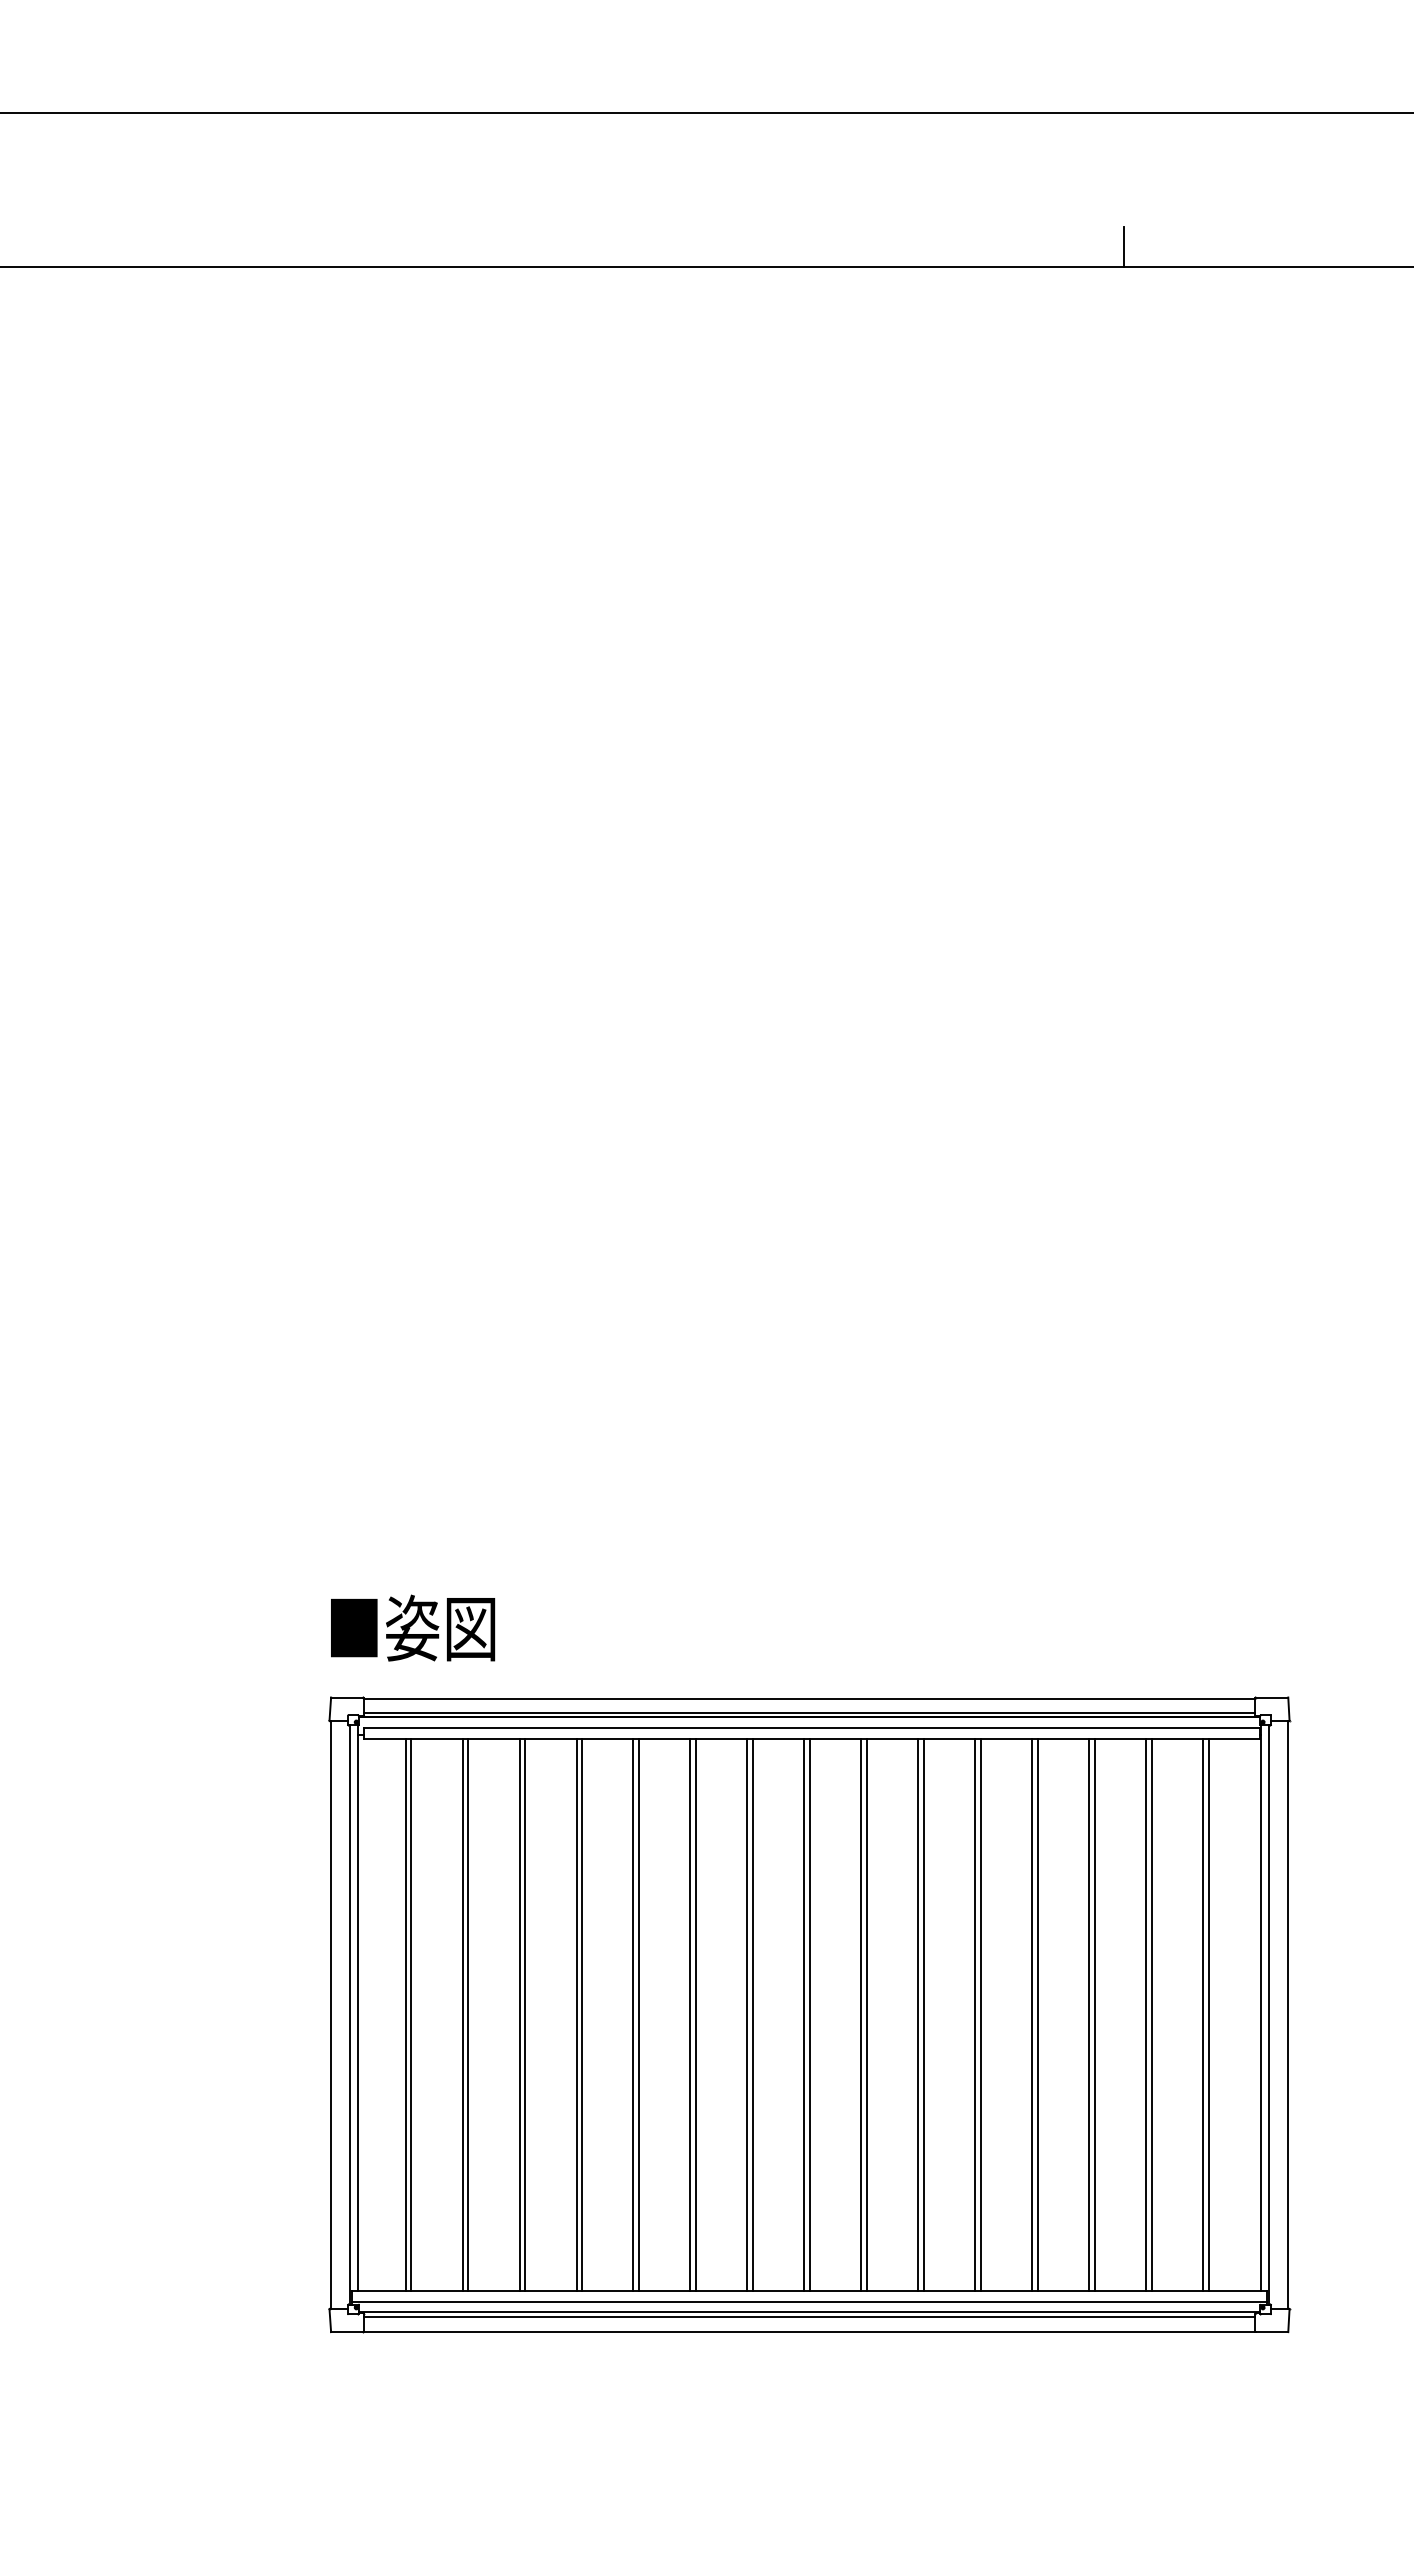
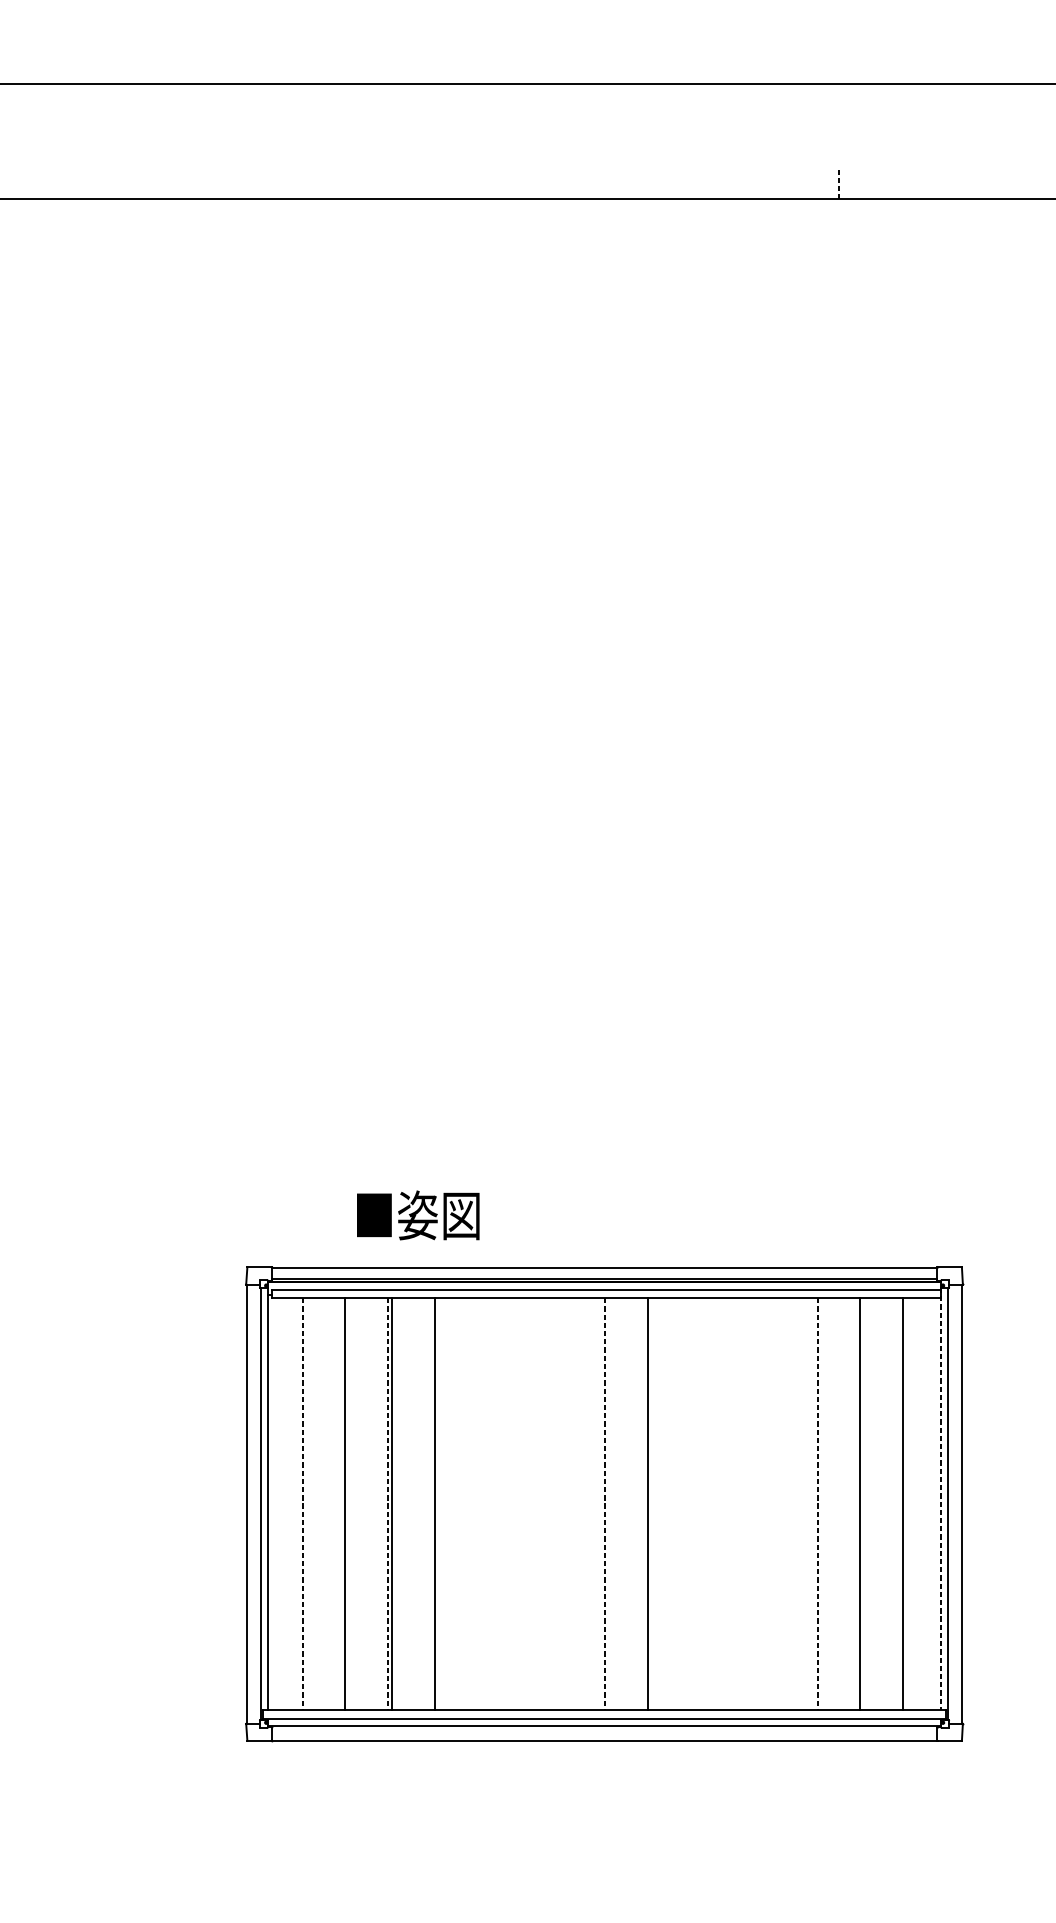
line: (1124, 247) -> (839, 184), solid -> dashed
text: (413, 1627) -> (418, 1214), moved
line: (1260, 2008) -> (941, 1499), solid -> dashed
line: (405, 2015) -> (302, 1504), solid -> dashed
line: (411, 2015) -> (307, 1504), removed
line: (468, 2015) -> (349, 1504), removed
line: (519, 2015) -> (388, 1504), solid -> dashed
line: (576, 2015) -> (430, 1504), removed
line: (633, 2015) -> (473, 1504), removed
line: (639, 2015) -> (477, 1504), removed
line: (690, 2015) -> (515, 1504), removed
line: (696, 2015) -> (520, 1504), removed
line: (747, 2015) -> (558, 1504), removed
line: (753, 2015) -> (562, 1504), removed
line: (804, 2015) -> (600, 1504), removed
line: (810, 2015) -> (605, 1504), solid -> dashed
line: (861, 2015) -> (643, 1504), removed
line: (918, 2015) -> (685, 1504), removed
line: (924, 2015) -> (690, 1504), removed
line: (975, 2015) -> (728, 1504), removed
line: (981, 2015) -> (732, 1504), removed
line: (1032, 2015) -> (770, 1504), removed
line: (1038, 2015) -> (775, 1504), removed
line: (1089, 2015) -> (813, 1504), removed
line: (1095, 2015) -> (818, 1504), solid -> dashed
line: (1146, 2015) -> (856, 1504), removed
line: (1203, 2015) -> (898, 1504), removed
line: (809, 2316) -> (604, 1729), removed

